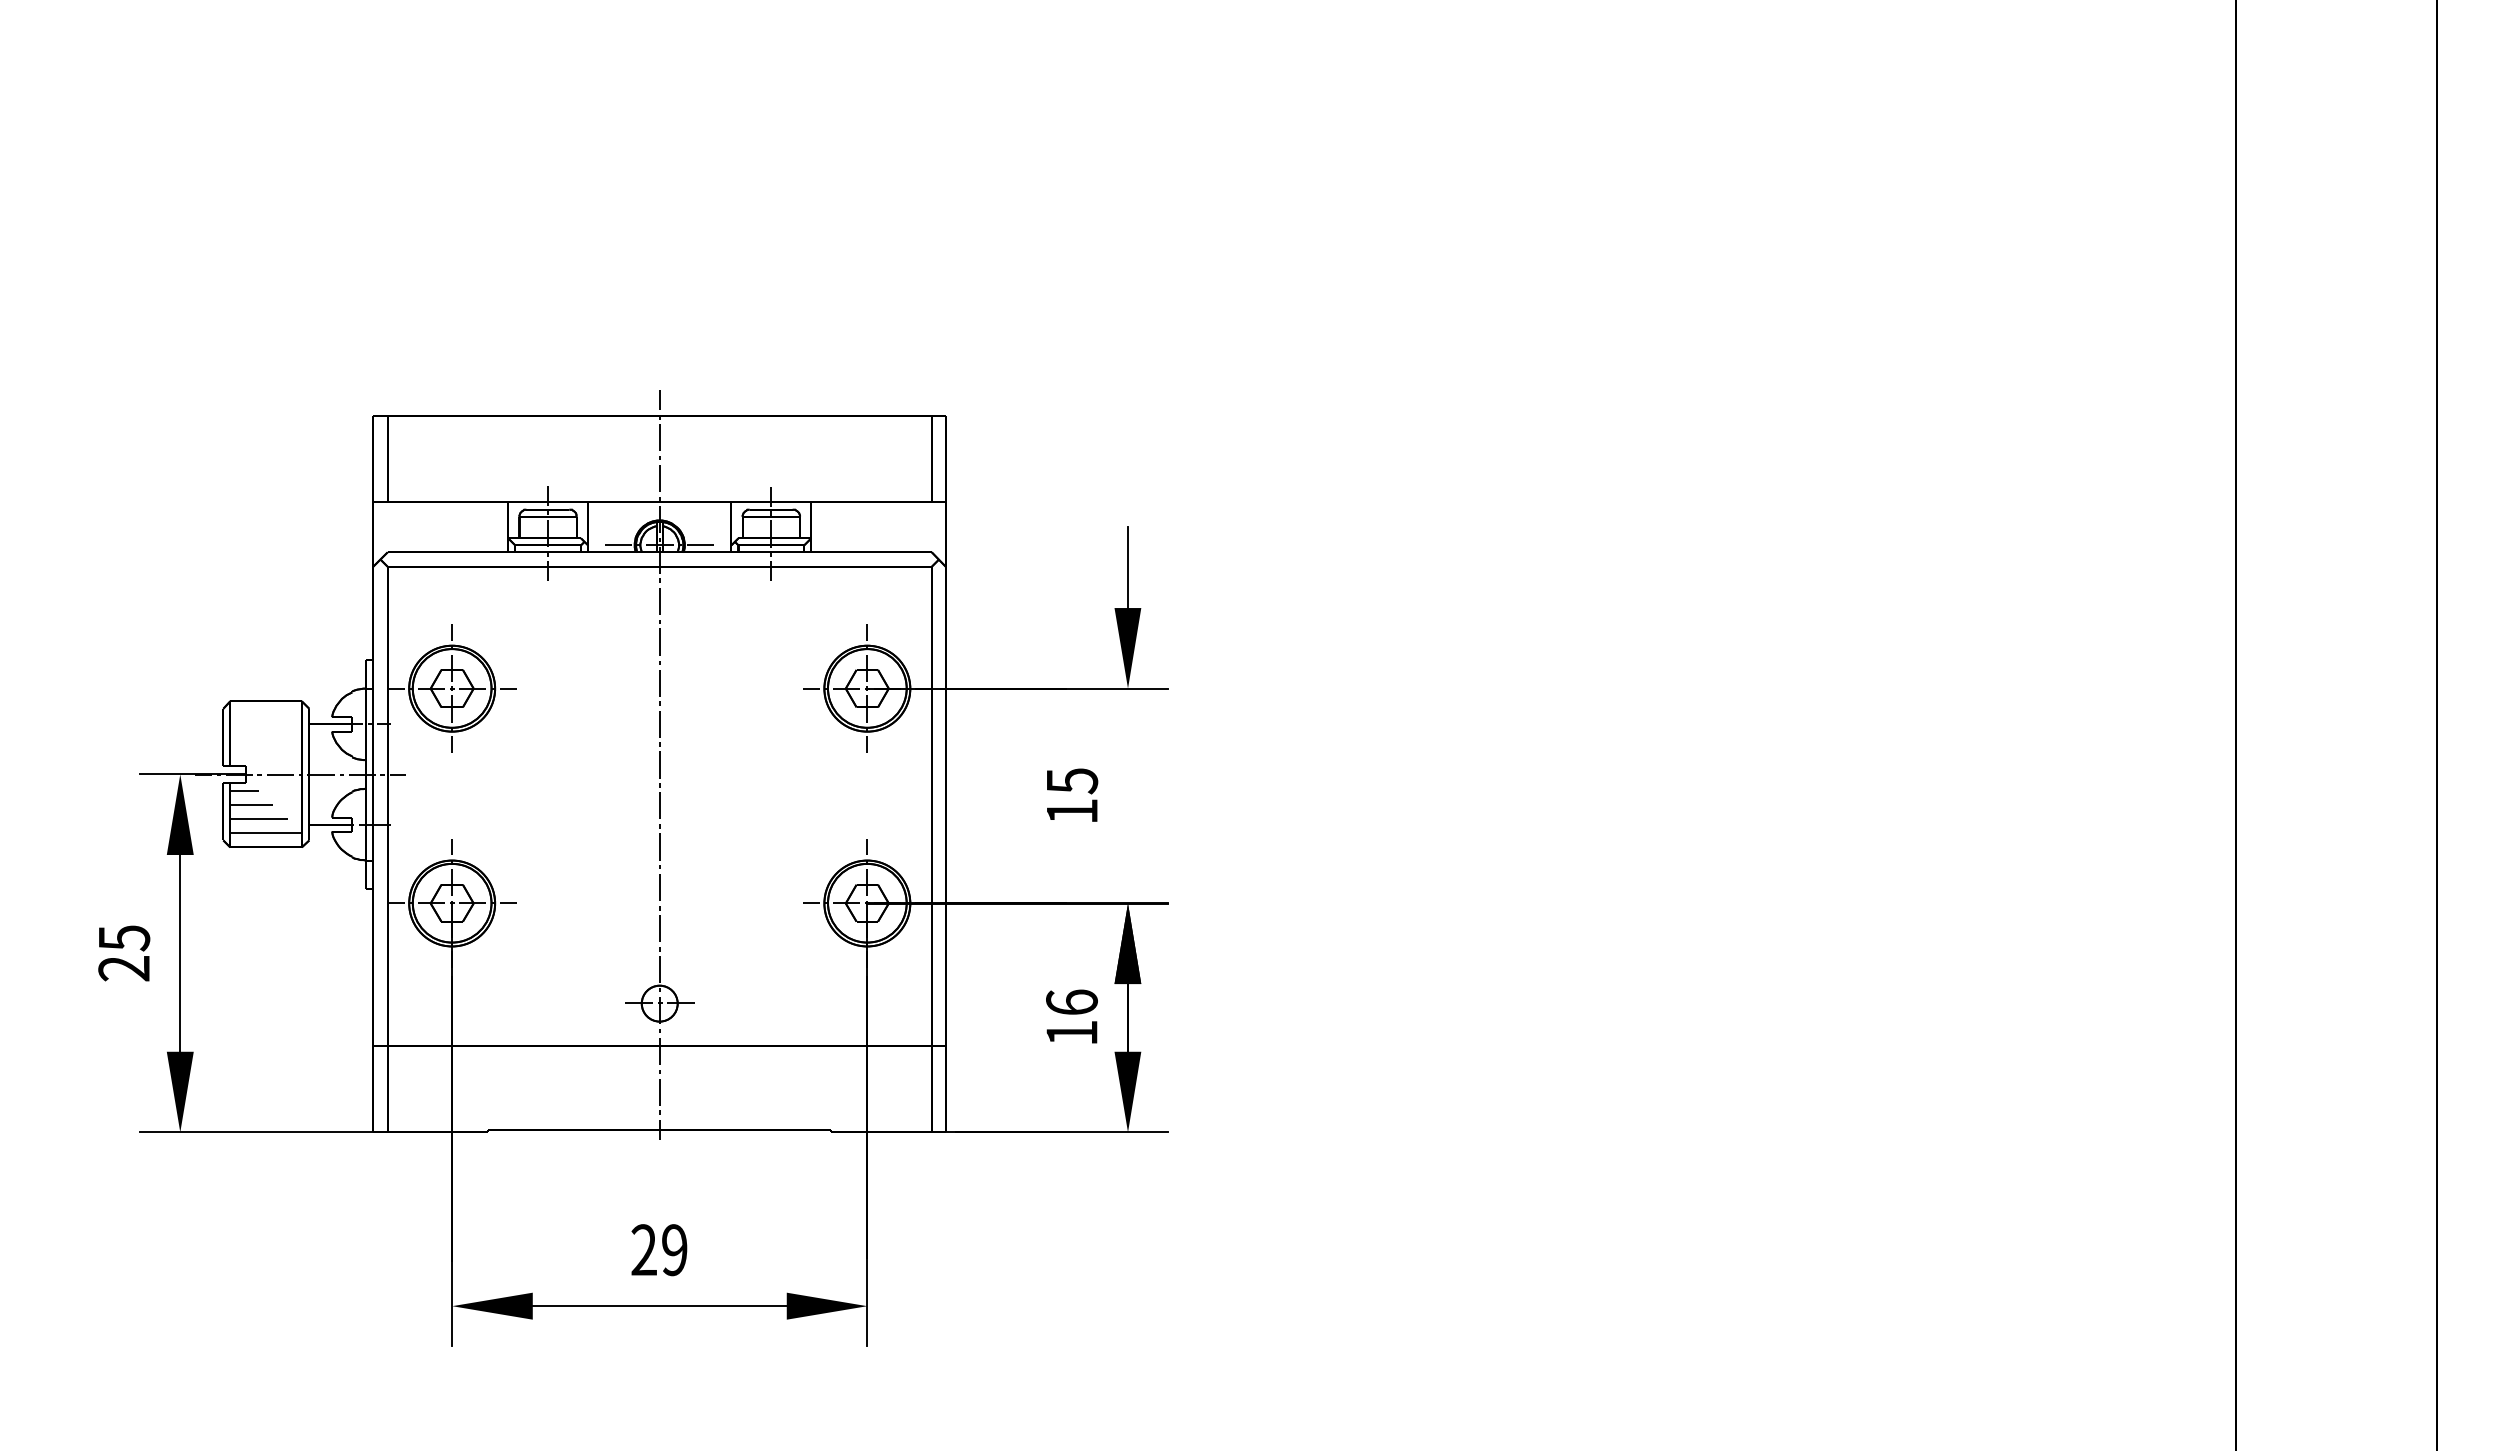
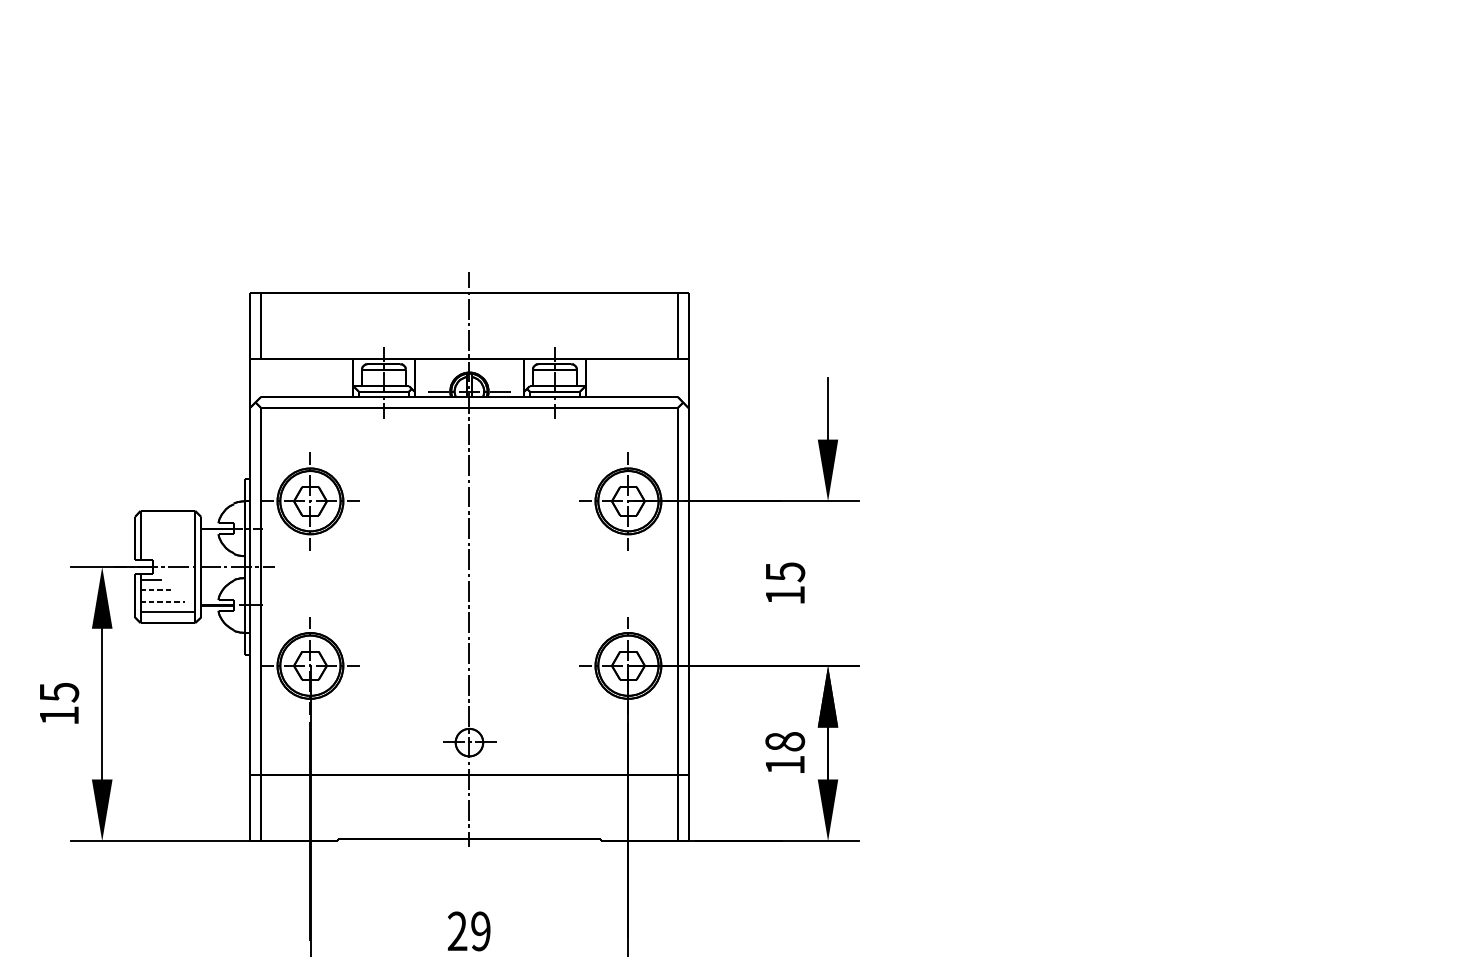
line: (252, 804) -> (157, 590), solid -> dashed
line: (259, 819) -> (162, 601), solid -> dashed
text: (123, 968) -> (58, 715), 25 -> 15
text: (1071, 1002) -> (784, 741), 16 -> 18

